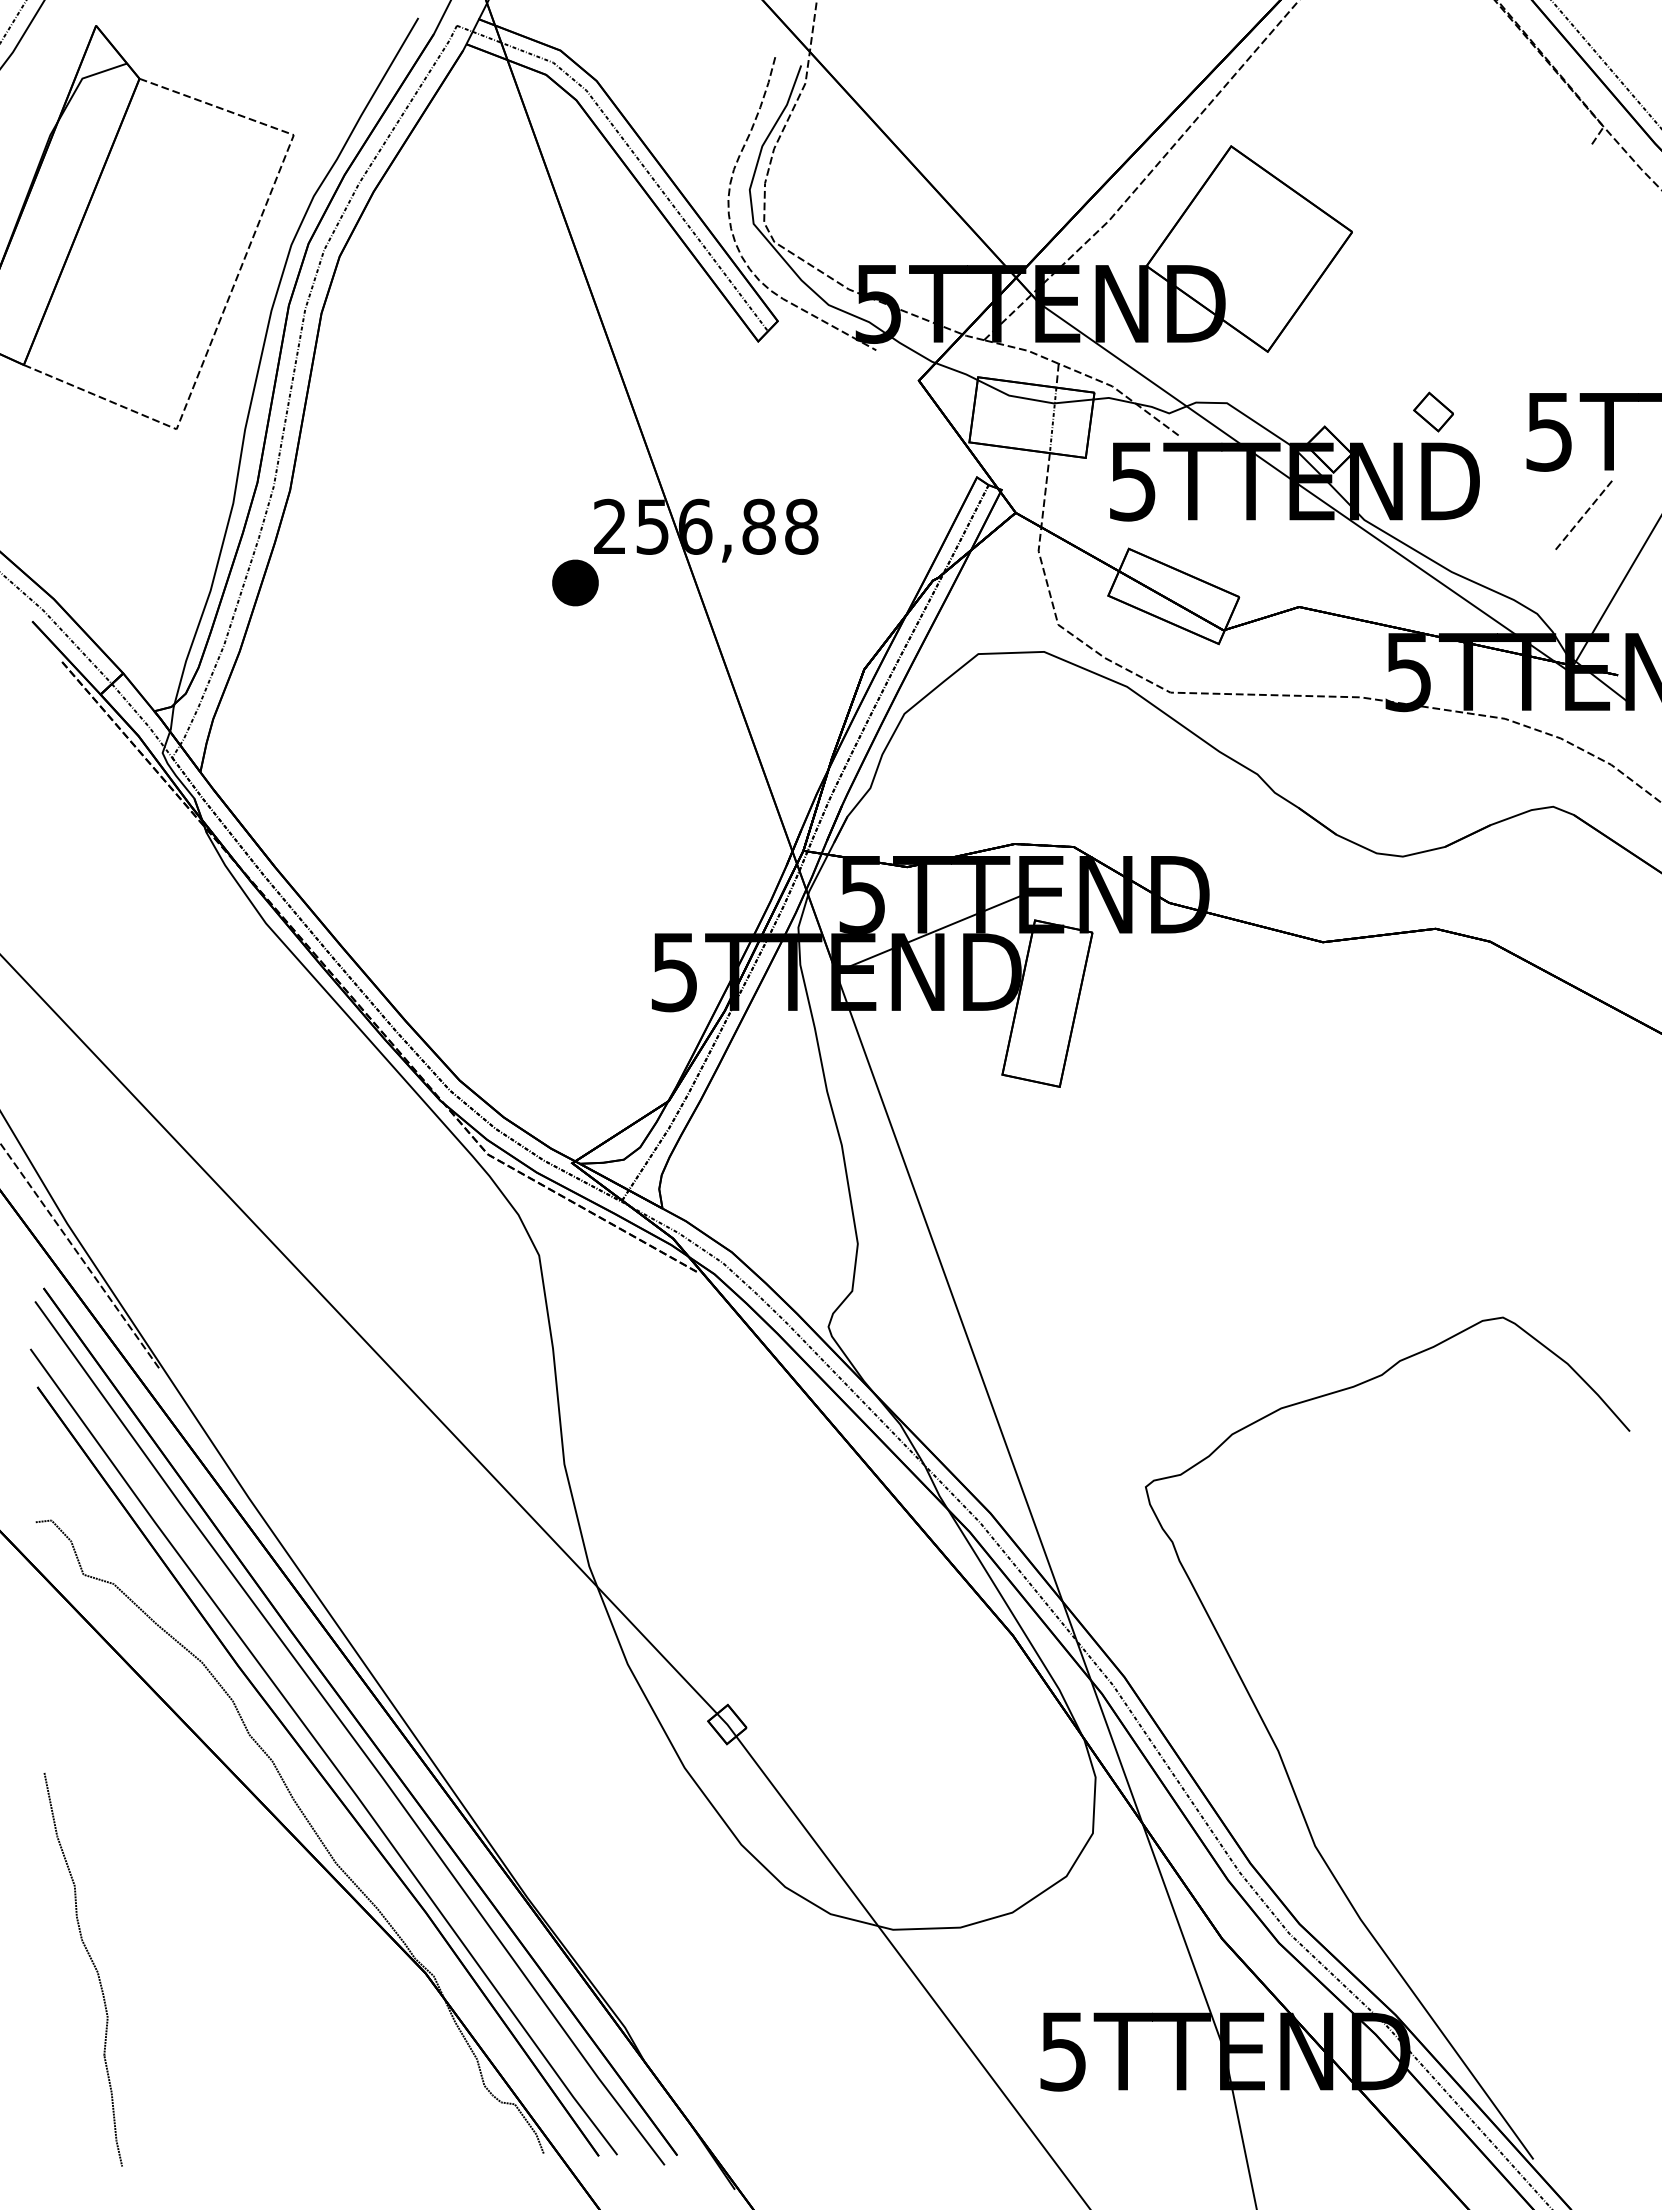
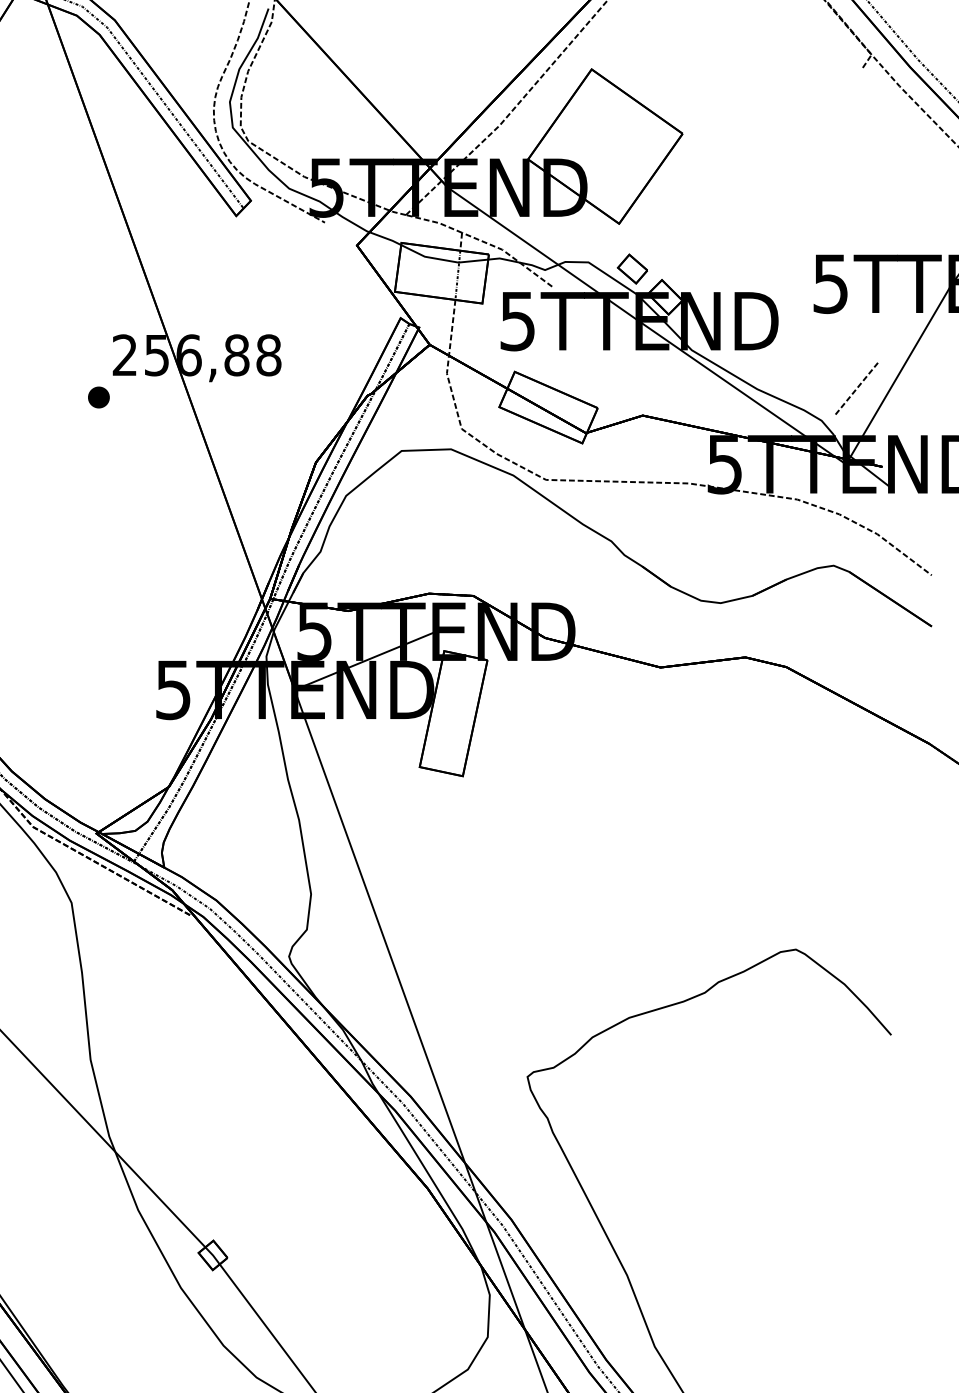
part: (1433, 411) -> (632, 268), moved
line: (1584, 513) -> (857, 387), moved
part: (575, 582) -> (98, 397), size x0.62

